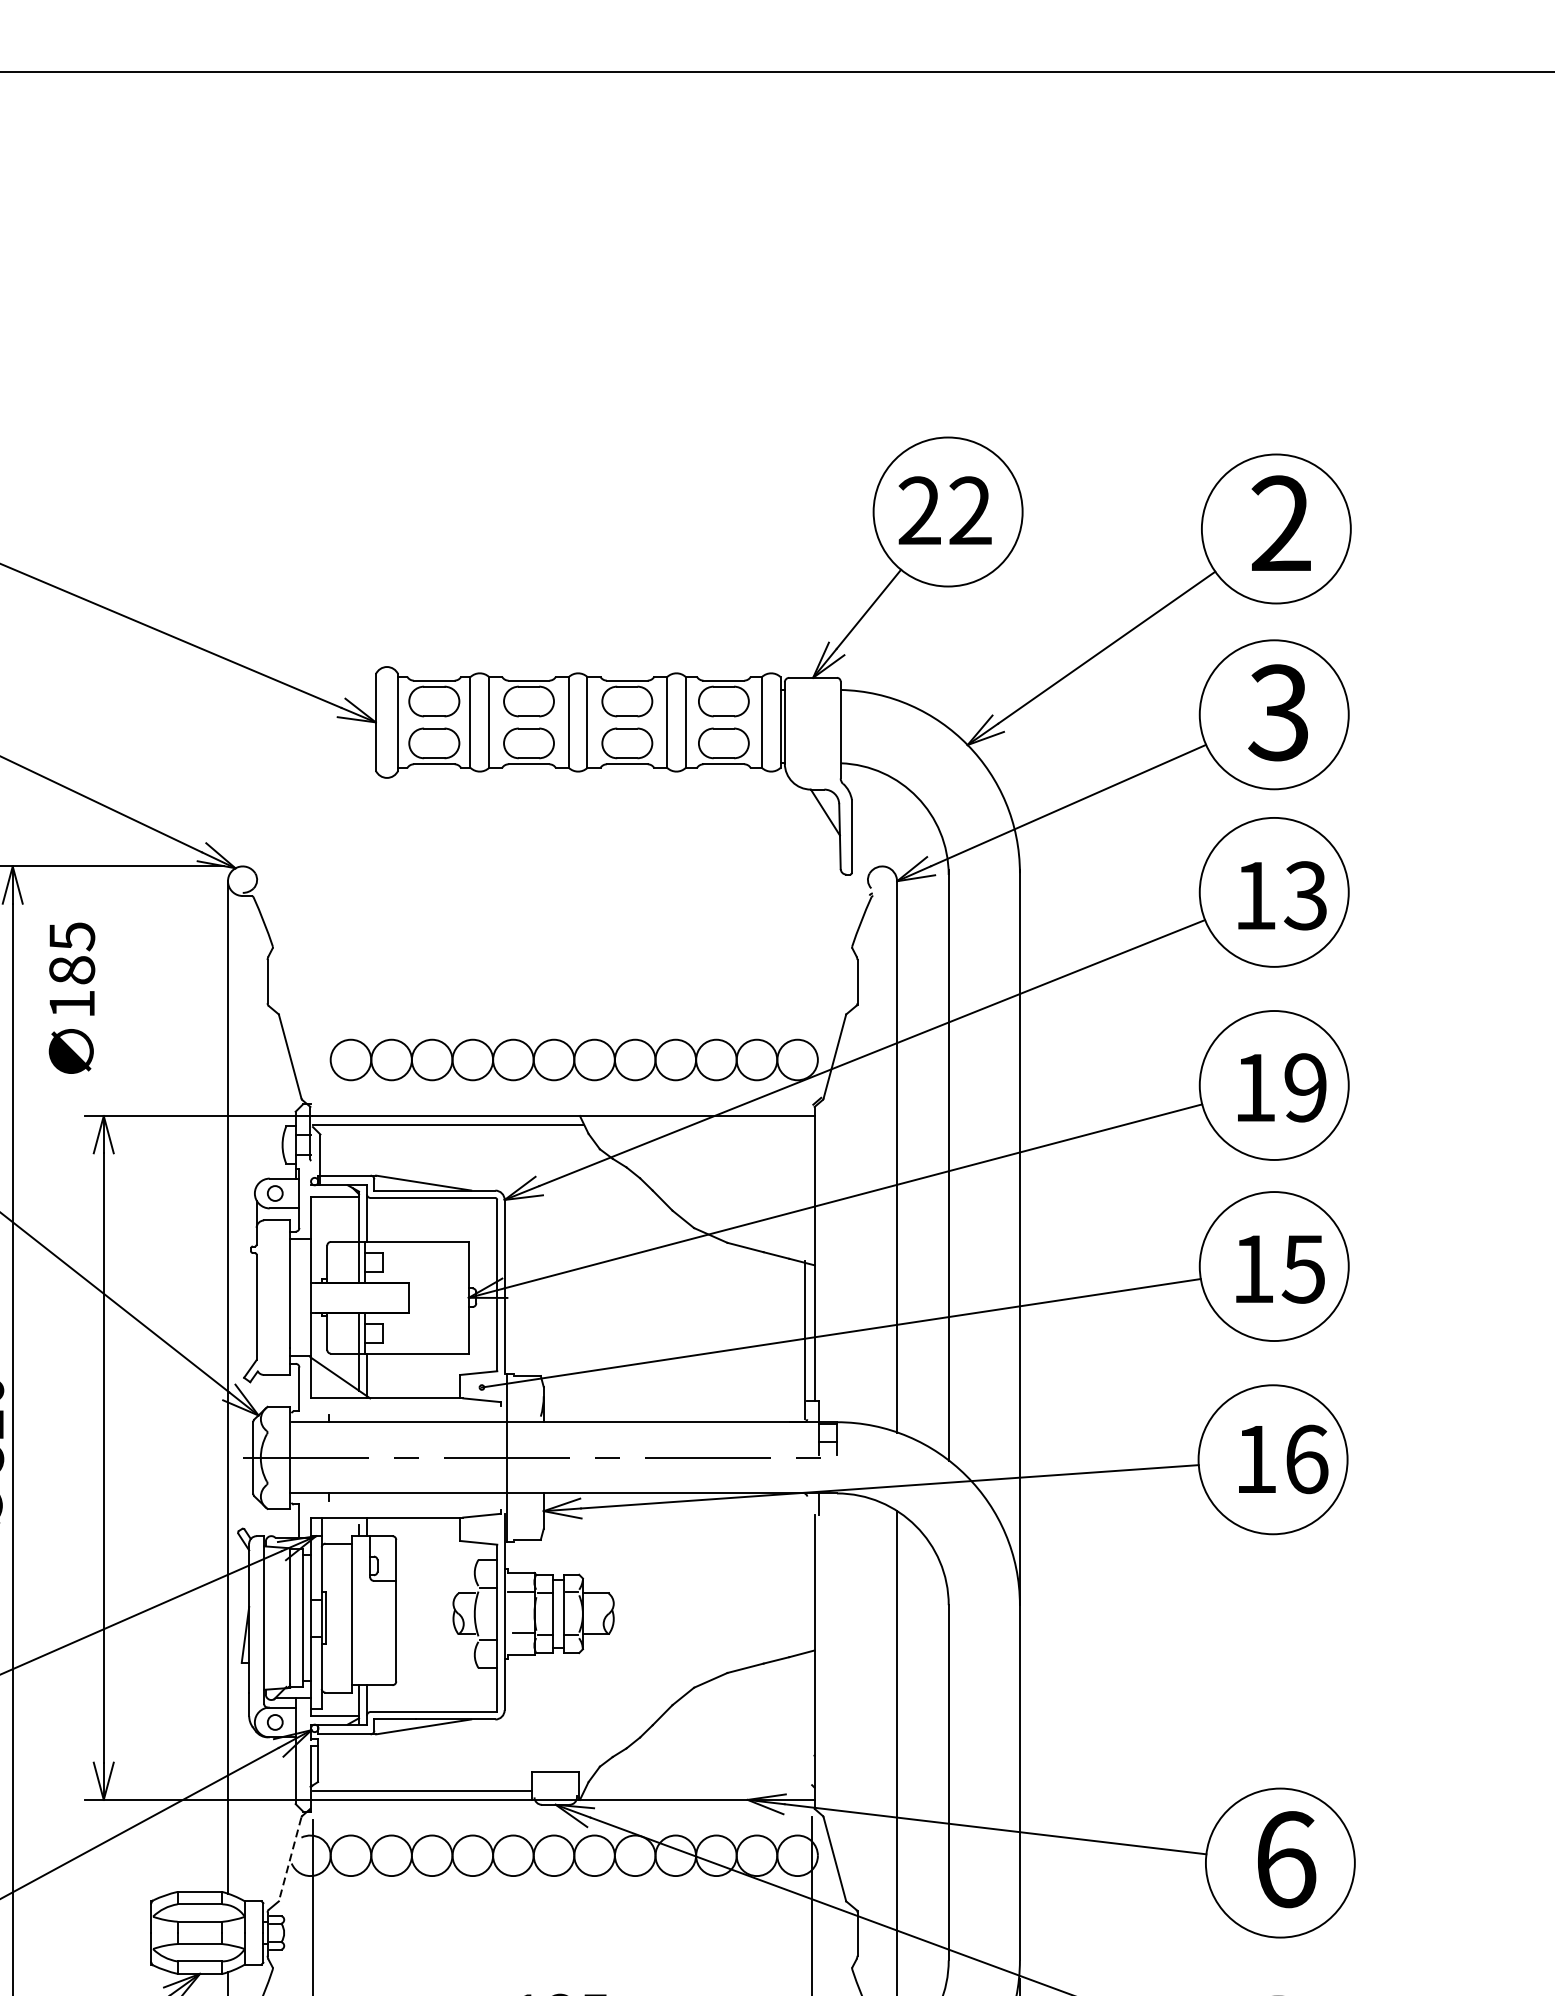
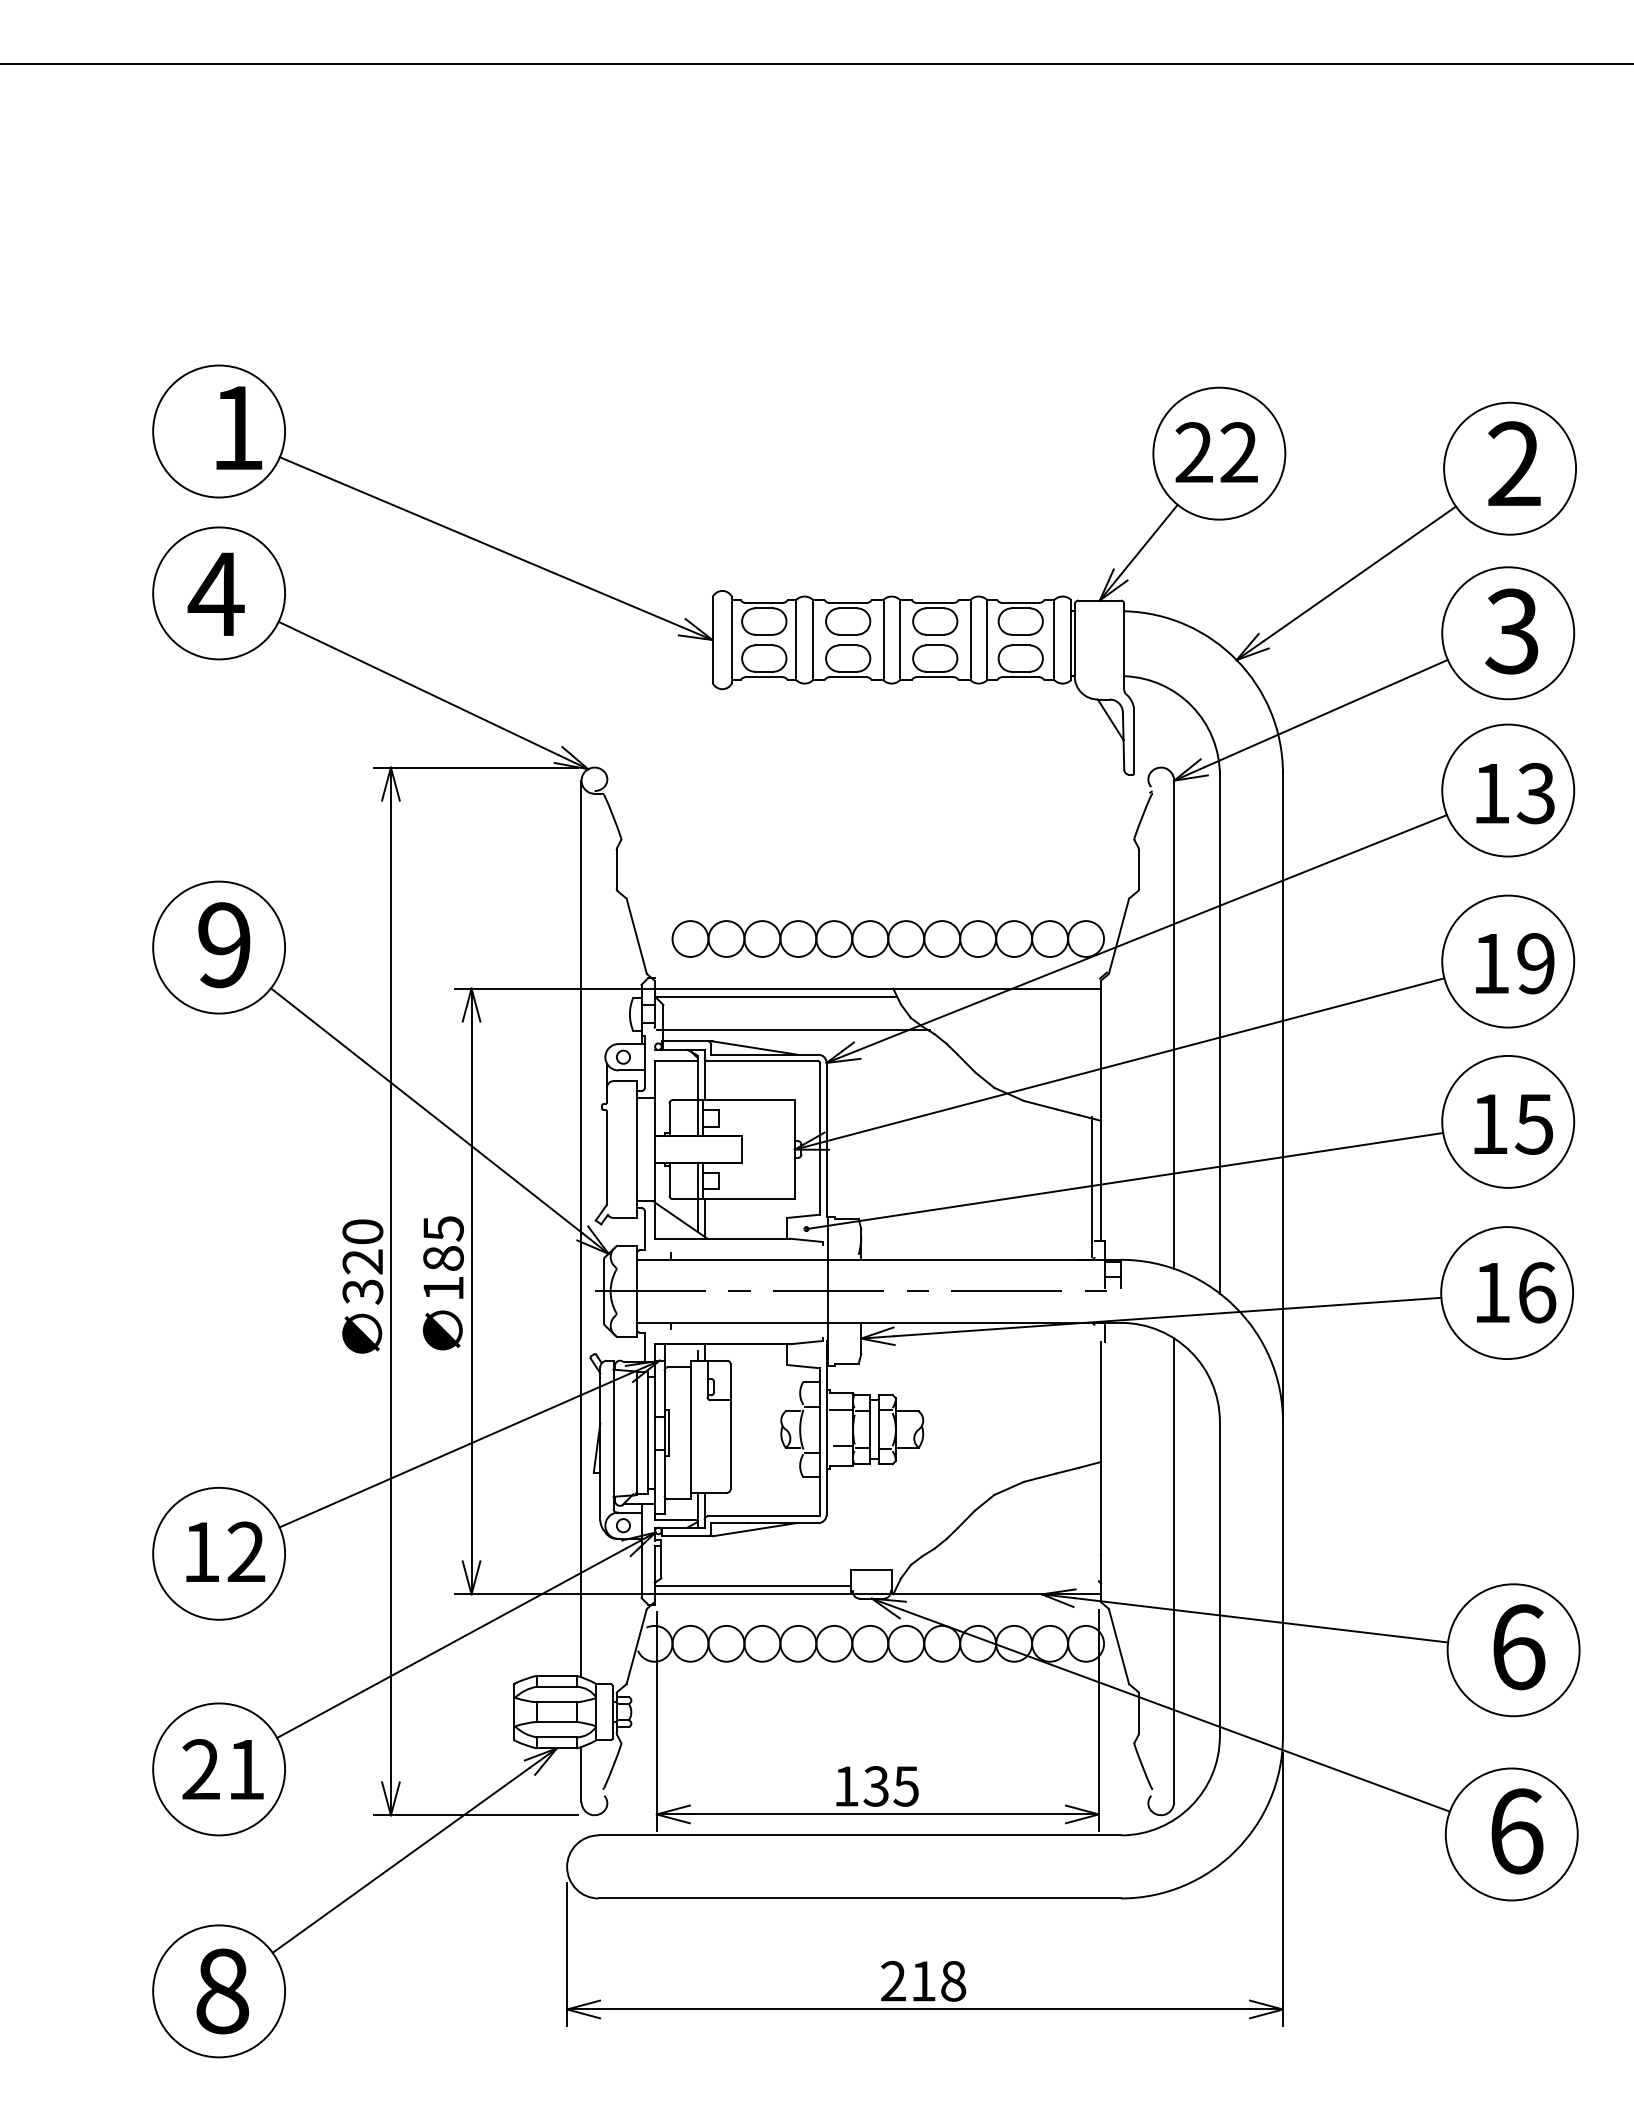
text: (72, 998) -> (443, 1283), moved
line: (467, 1162) -> (793, 1029), added
line: (290, 1859) -> (636, 1647), dashed -> solid

